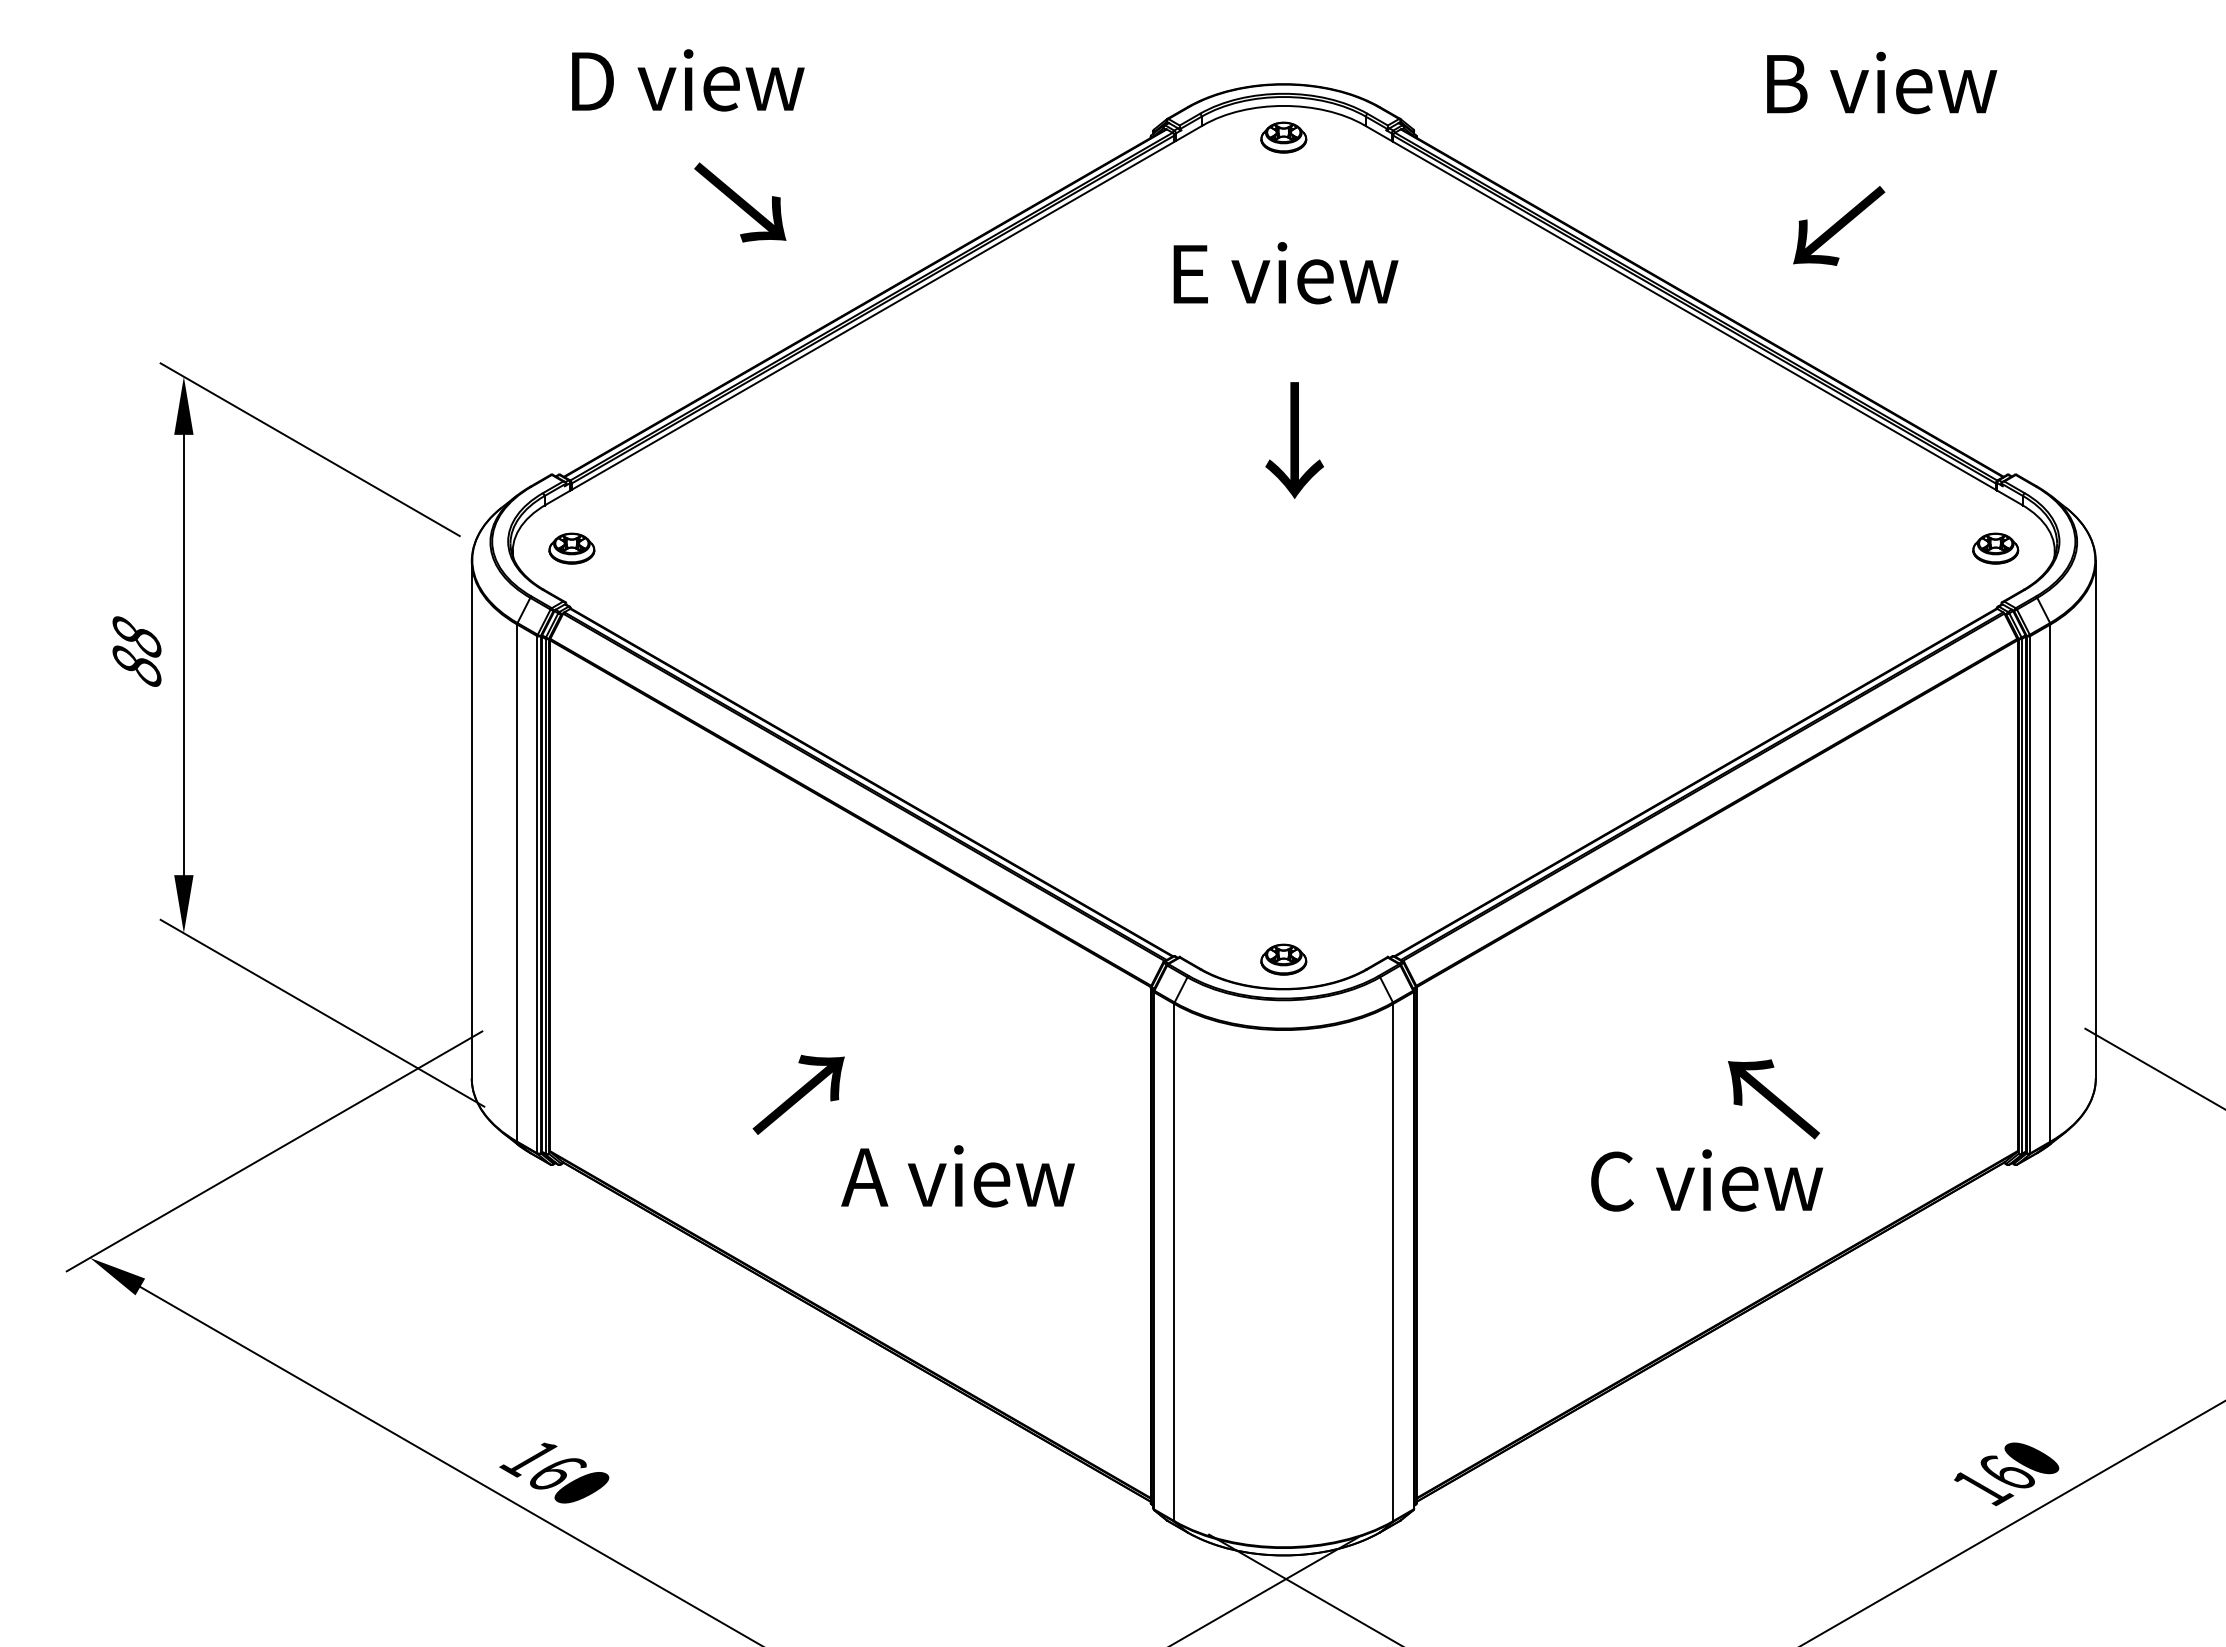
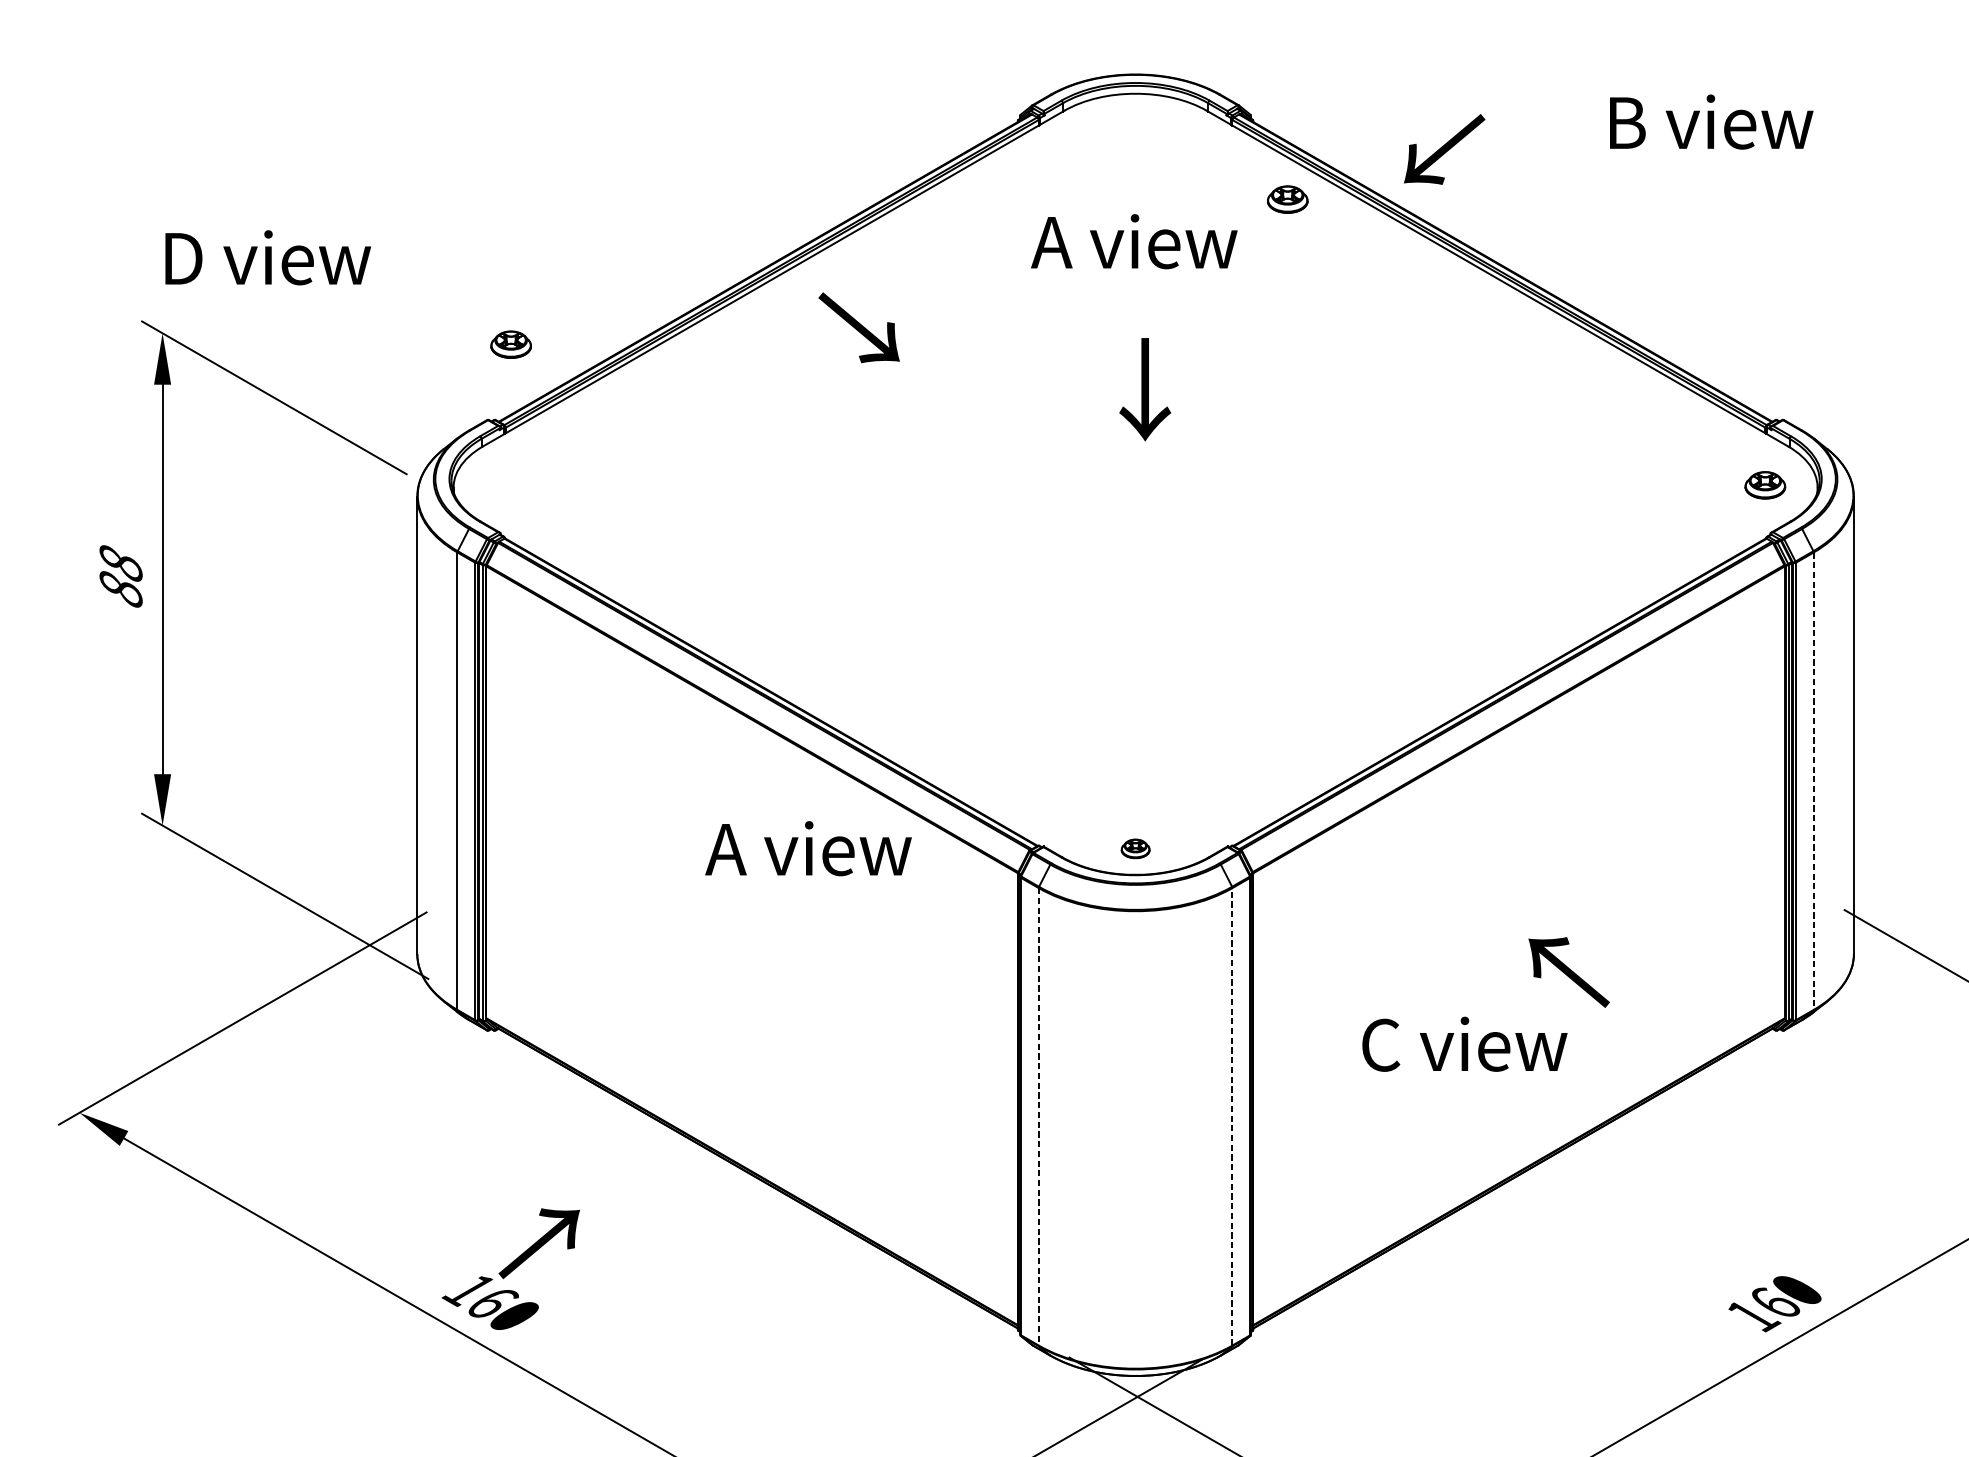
text: (688, 80) -> (268, 257), moved
text: (1882, 82) -> (1712, 121), moved
part: (1283, 137) -> (1287, 199), moved
text: (740, 202) -> (859, 327), moved
text: (1839, 225) -> (1444, 149), moved
text: (1282, 273) -> (1134, 241), E view -> A view
part: (571, 548) -> (510, 344), moved
line: (2050, 883) -> (1813, 781), solid -> dashed
part: (1283, 959) -> (1135, 848), size x0.7
text: (798, 1094) -> (539, 1243), moved
text: (957, 1176) -> (808, 848), moved
text: (1707, 1180) -> (1465, 1044), moved
line: (1174, 1262) -> (1038, 1116), solid -> dashed
line: (1393, 1262) -> (1232, 1116), solid -> dashed

